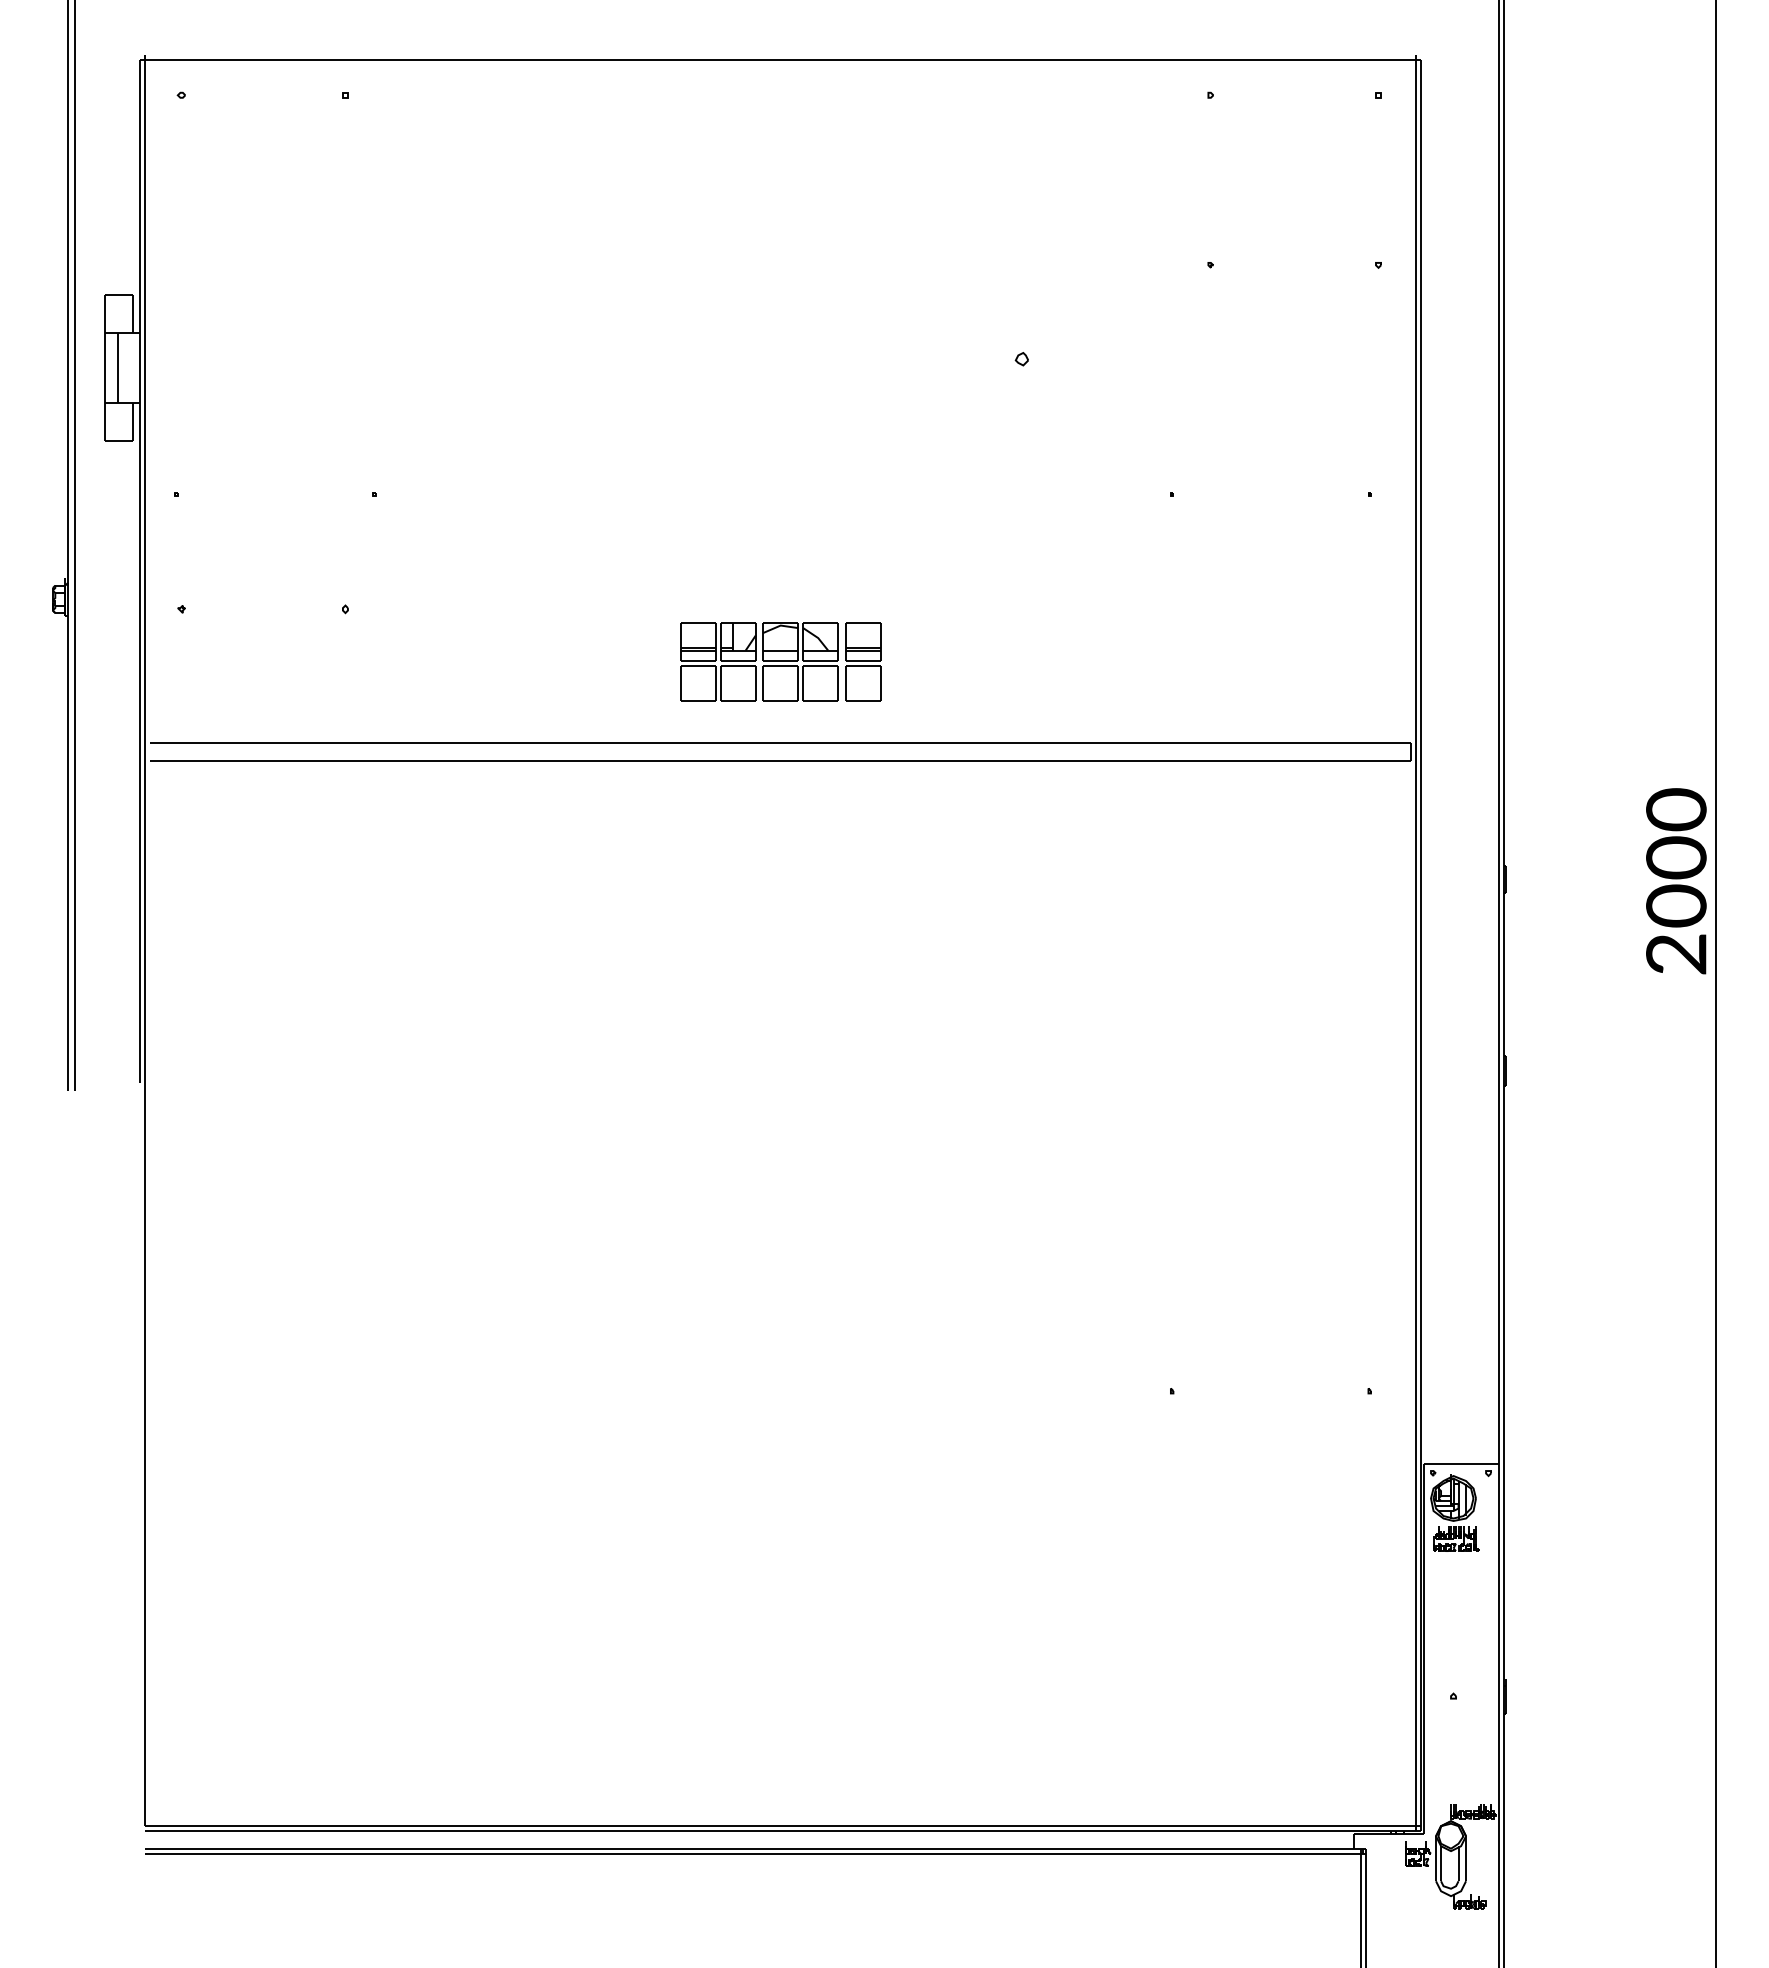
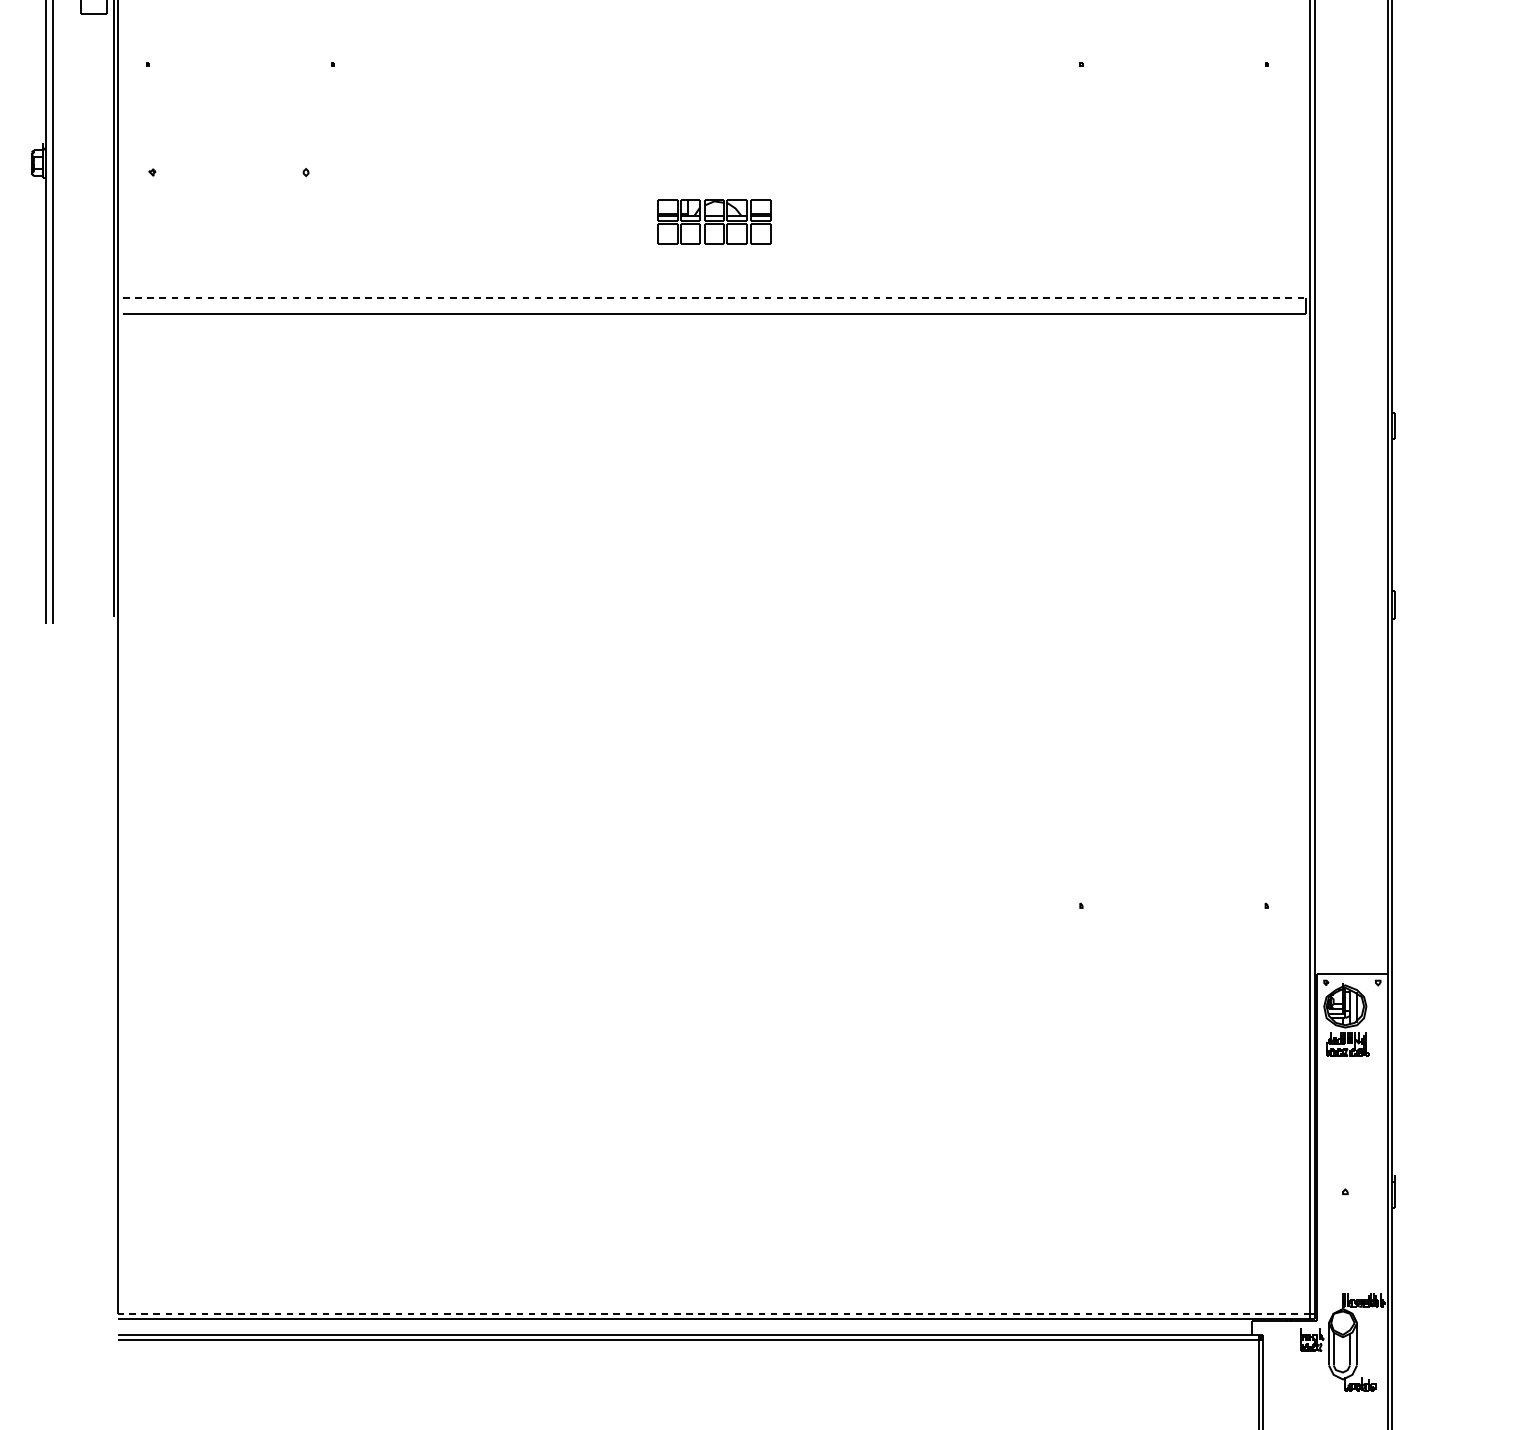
part: (780, 661) -> (714, 221), size x0.6
line: (781, 743) -> (715, 298), solid -> dashed
line: (780, 1826) -> (714, 1314), solid -> dashed

